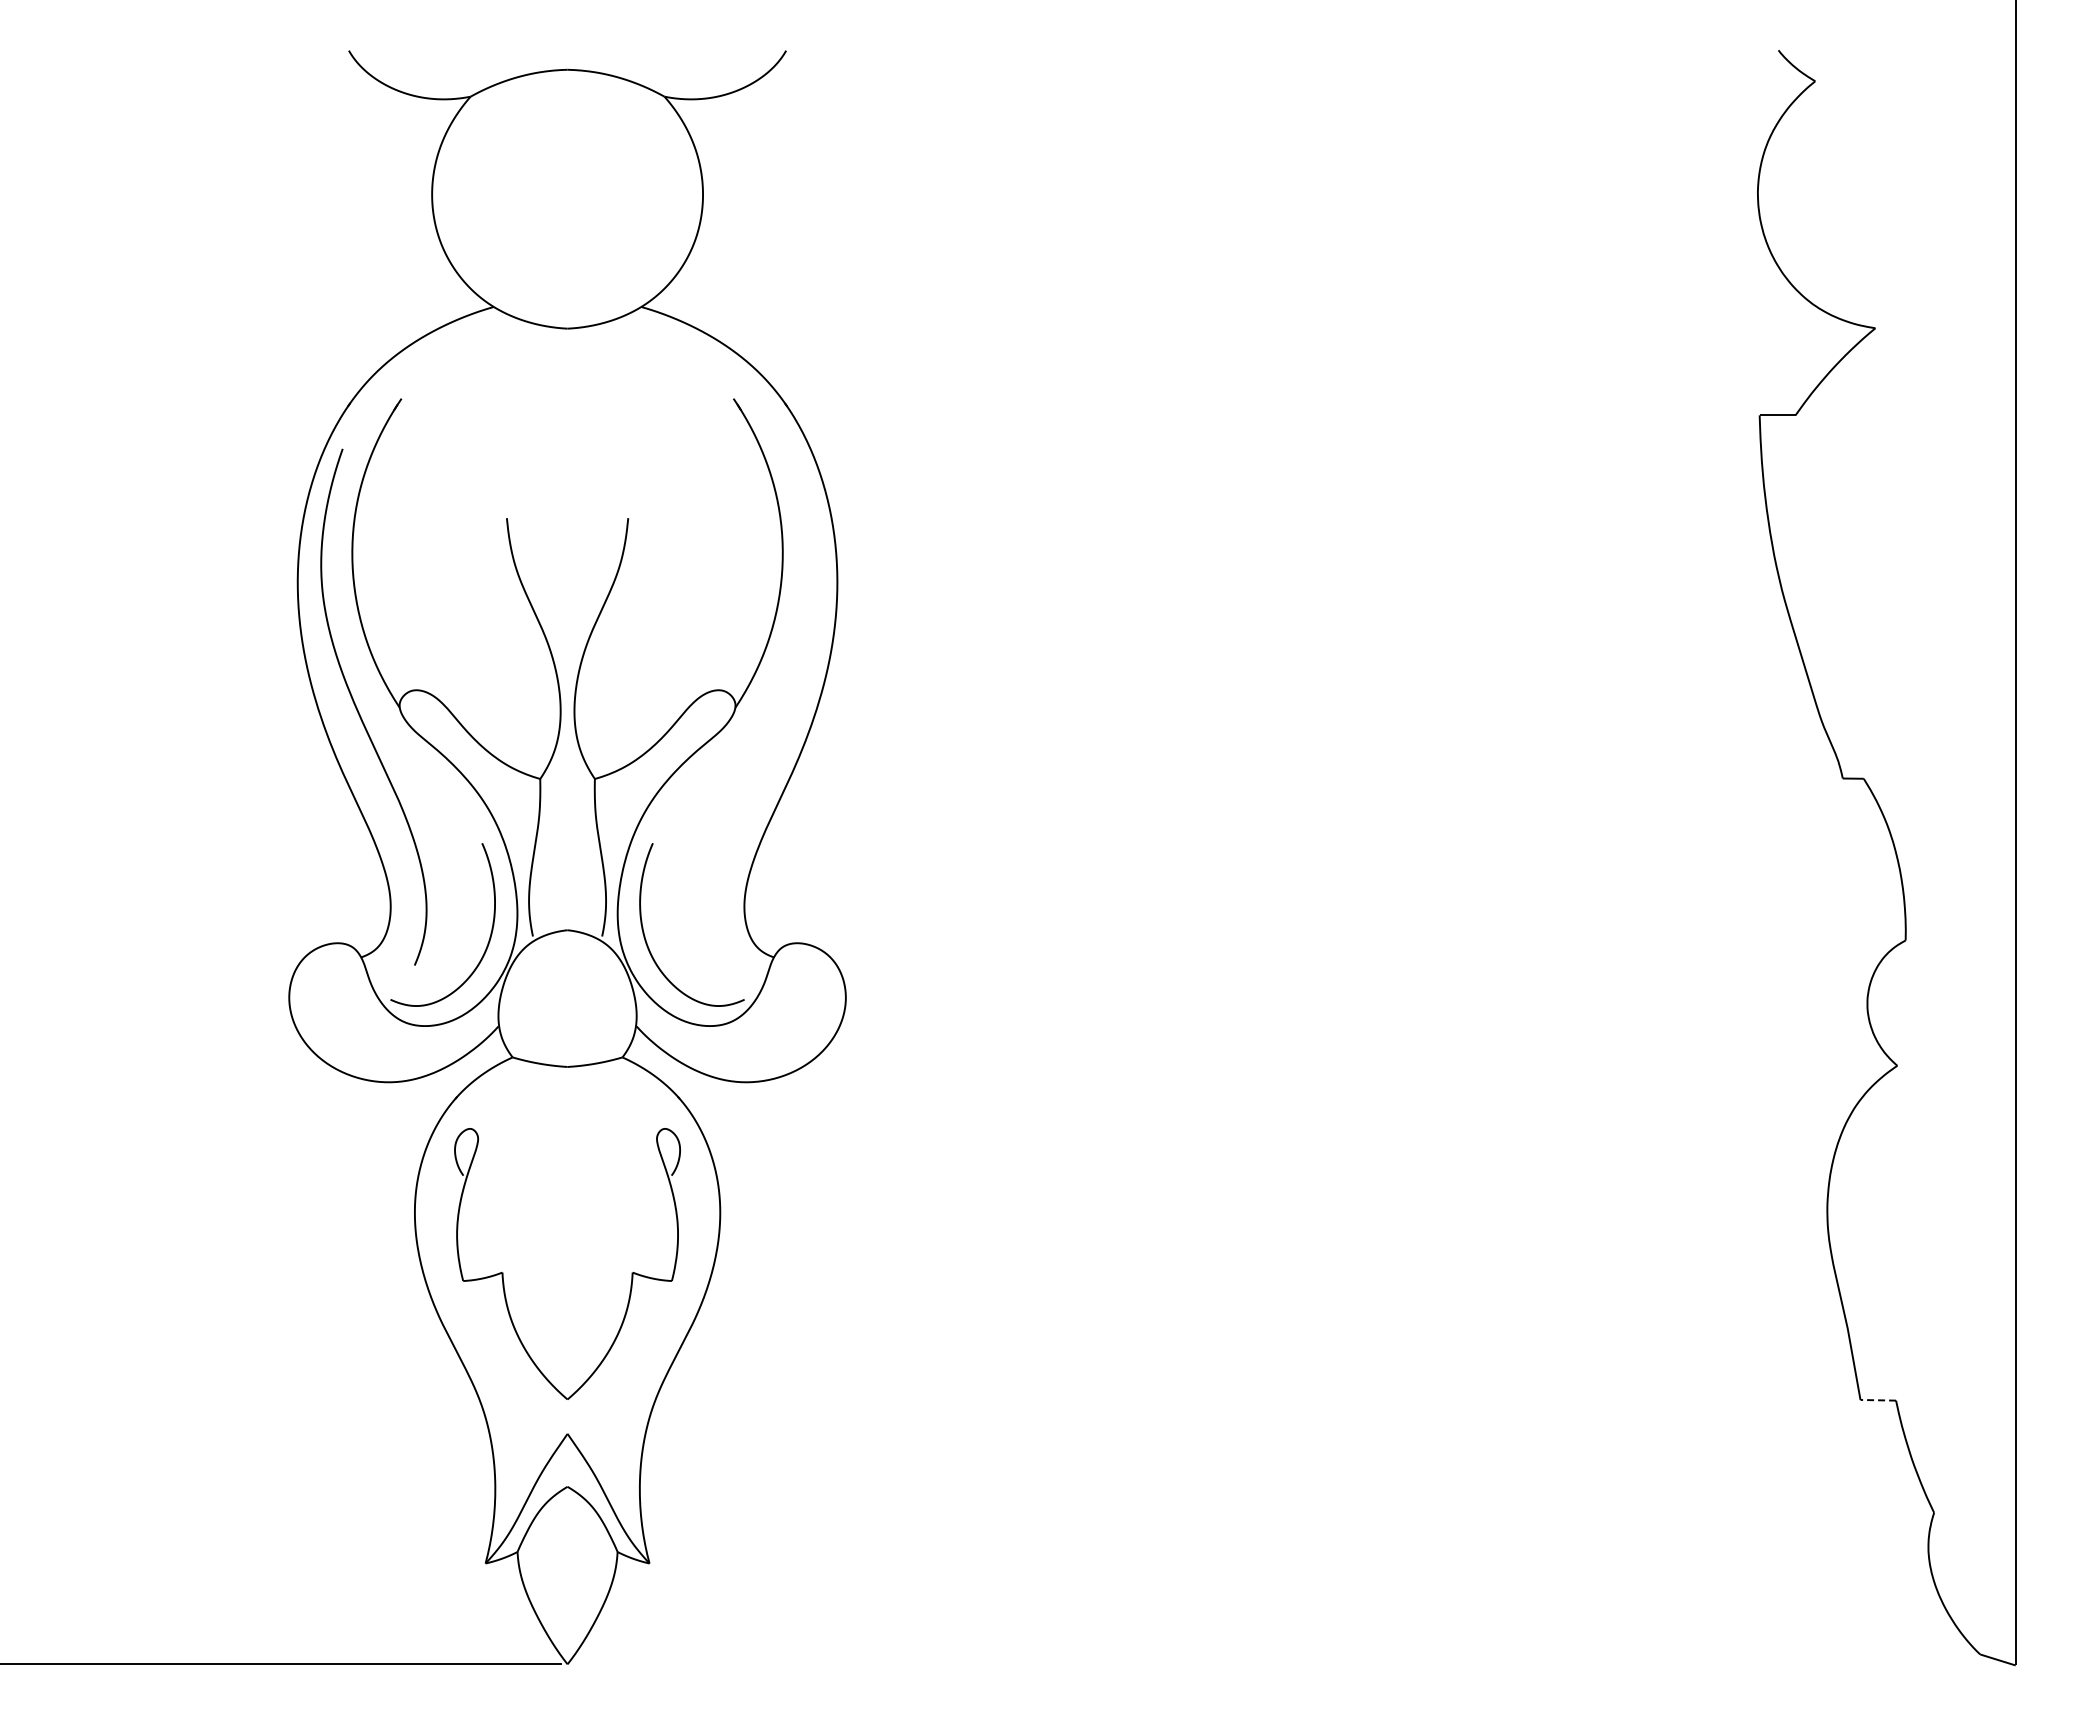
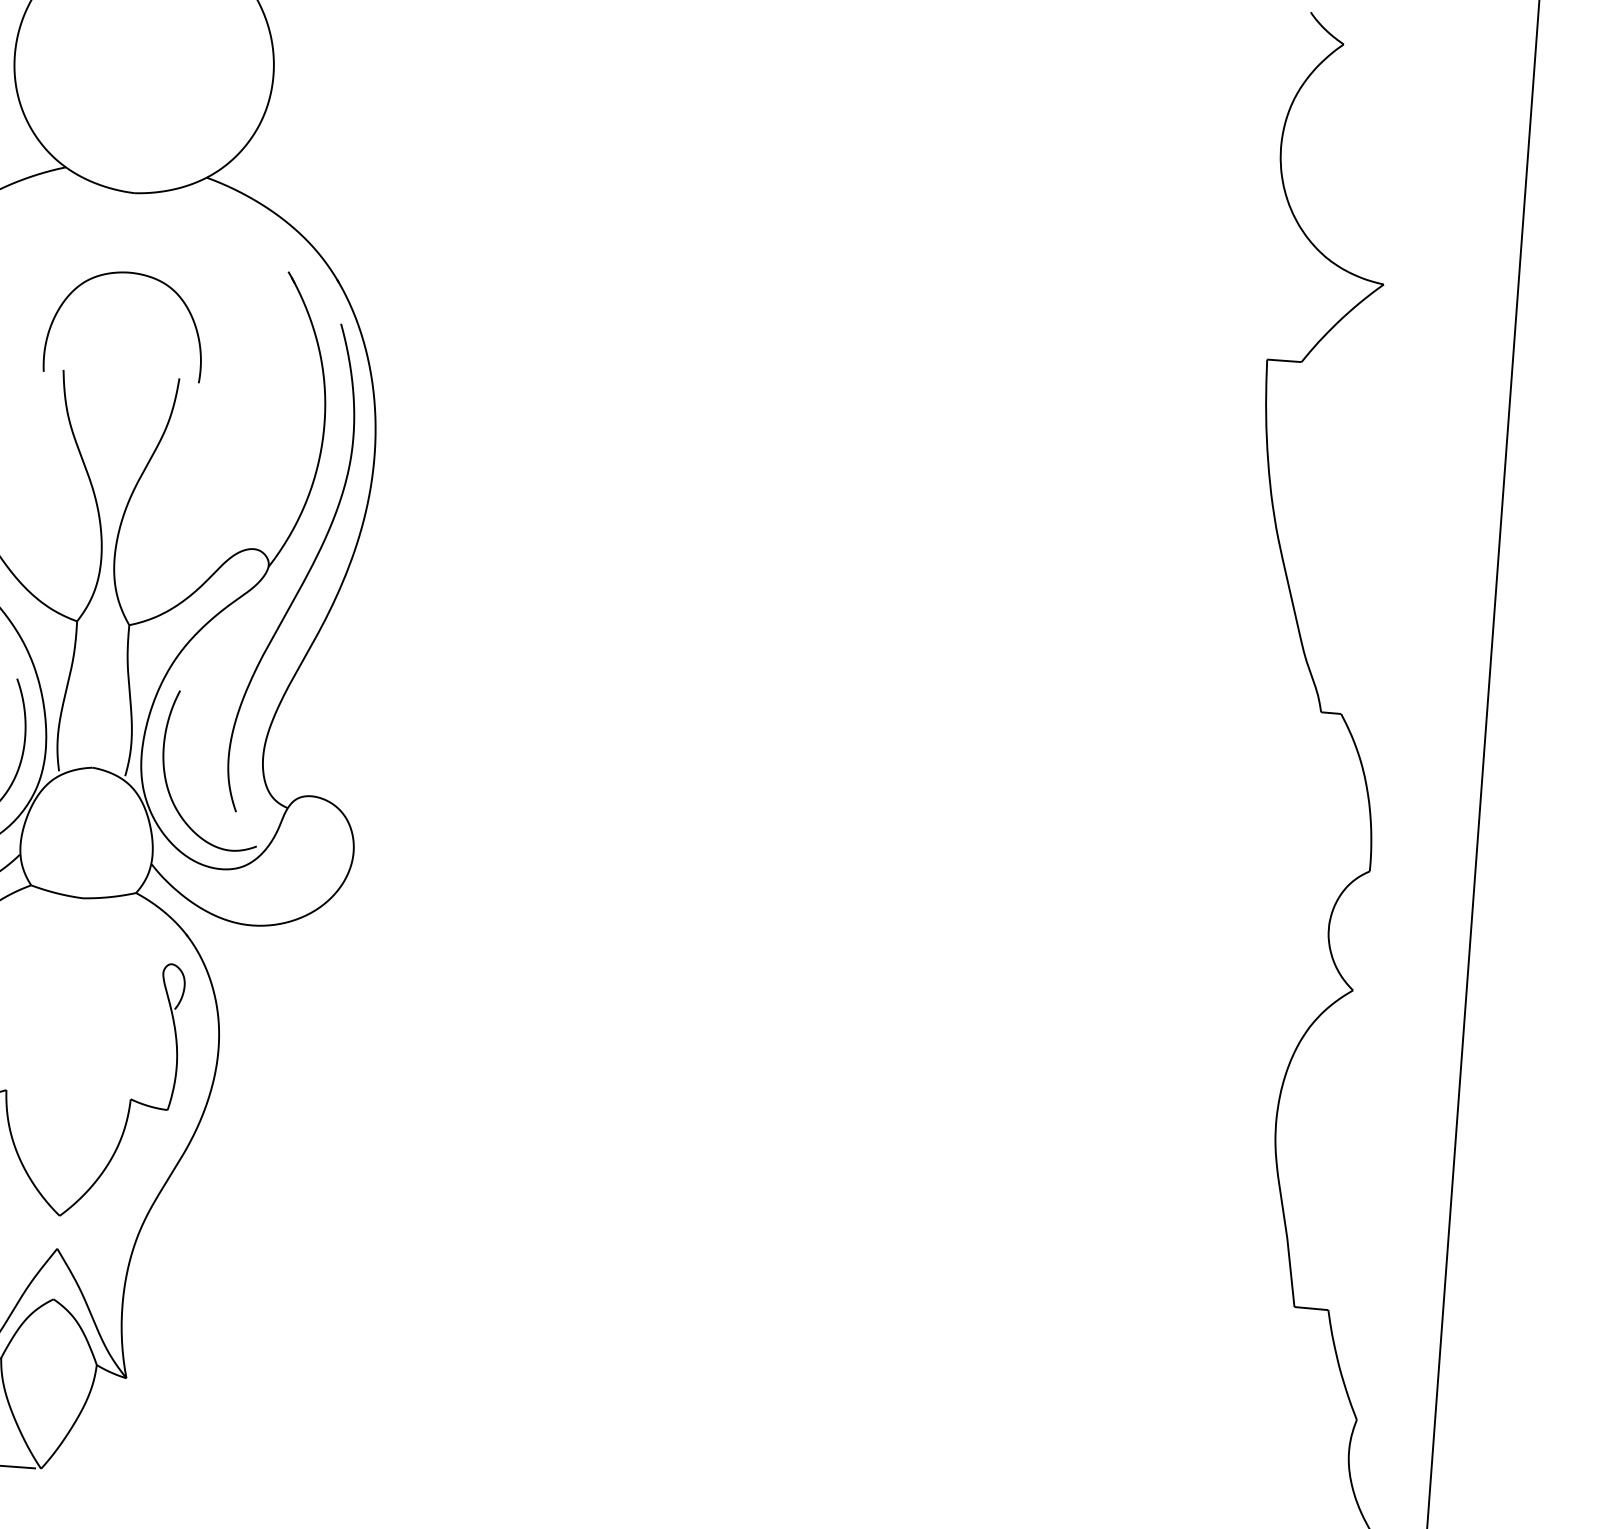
part: (559, 413) -> (121, 273), added
curve: (774, 714) -> (305, 576), added
line: (1878, 1400) -> (1311, 1308), dashed -> solid

